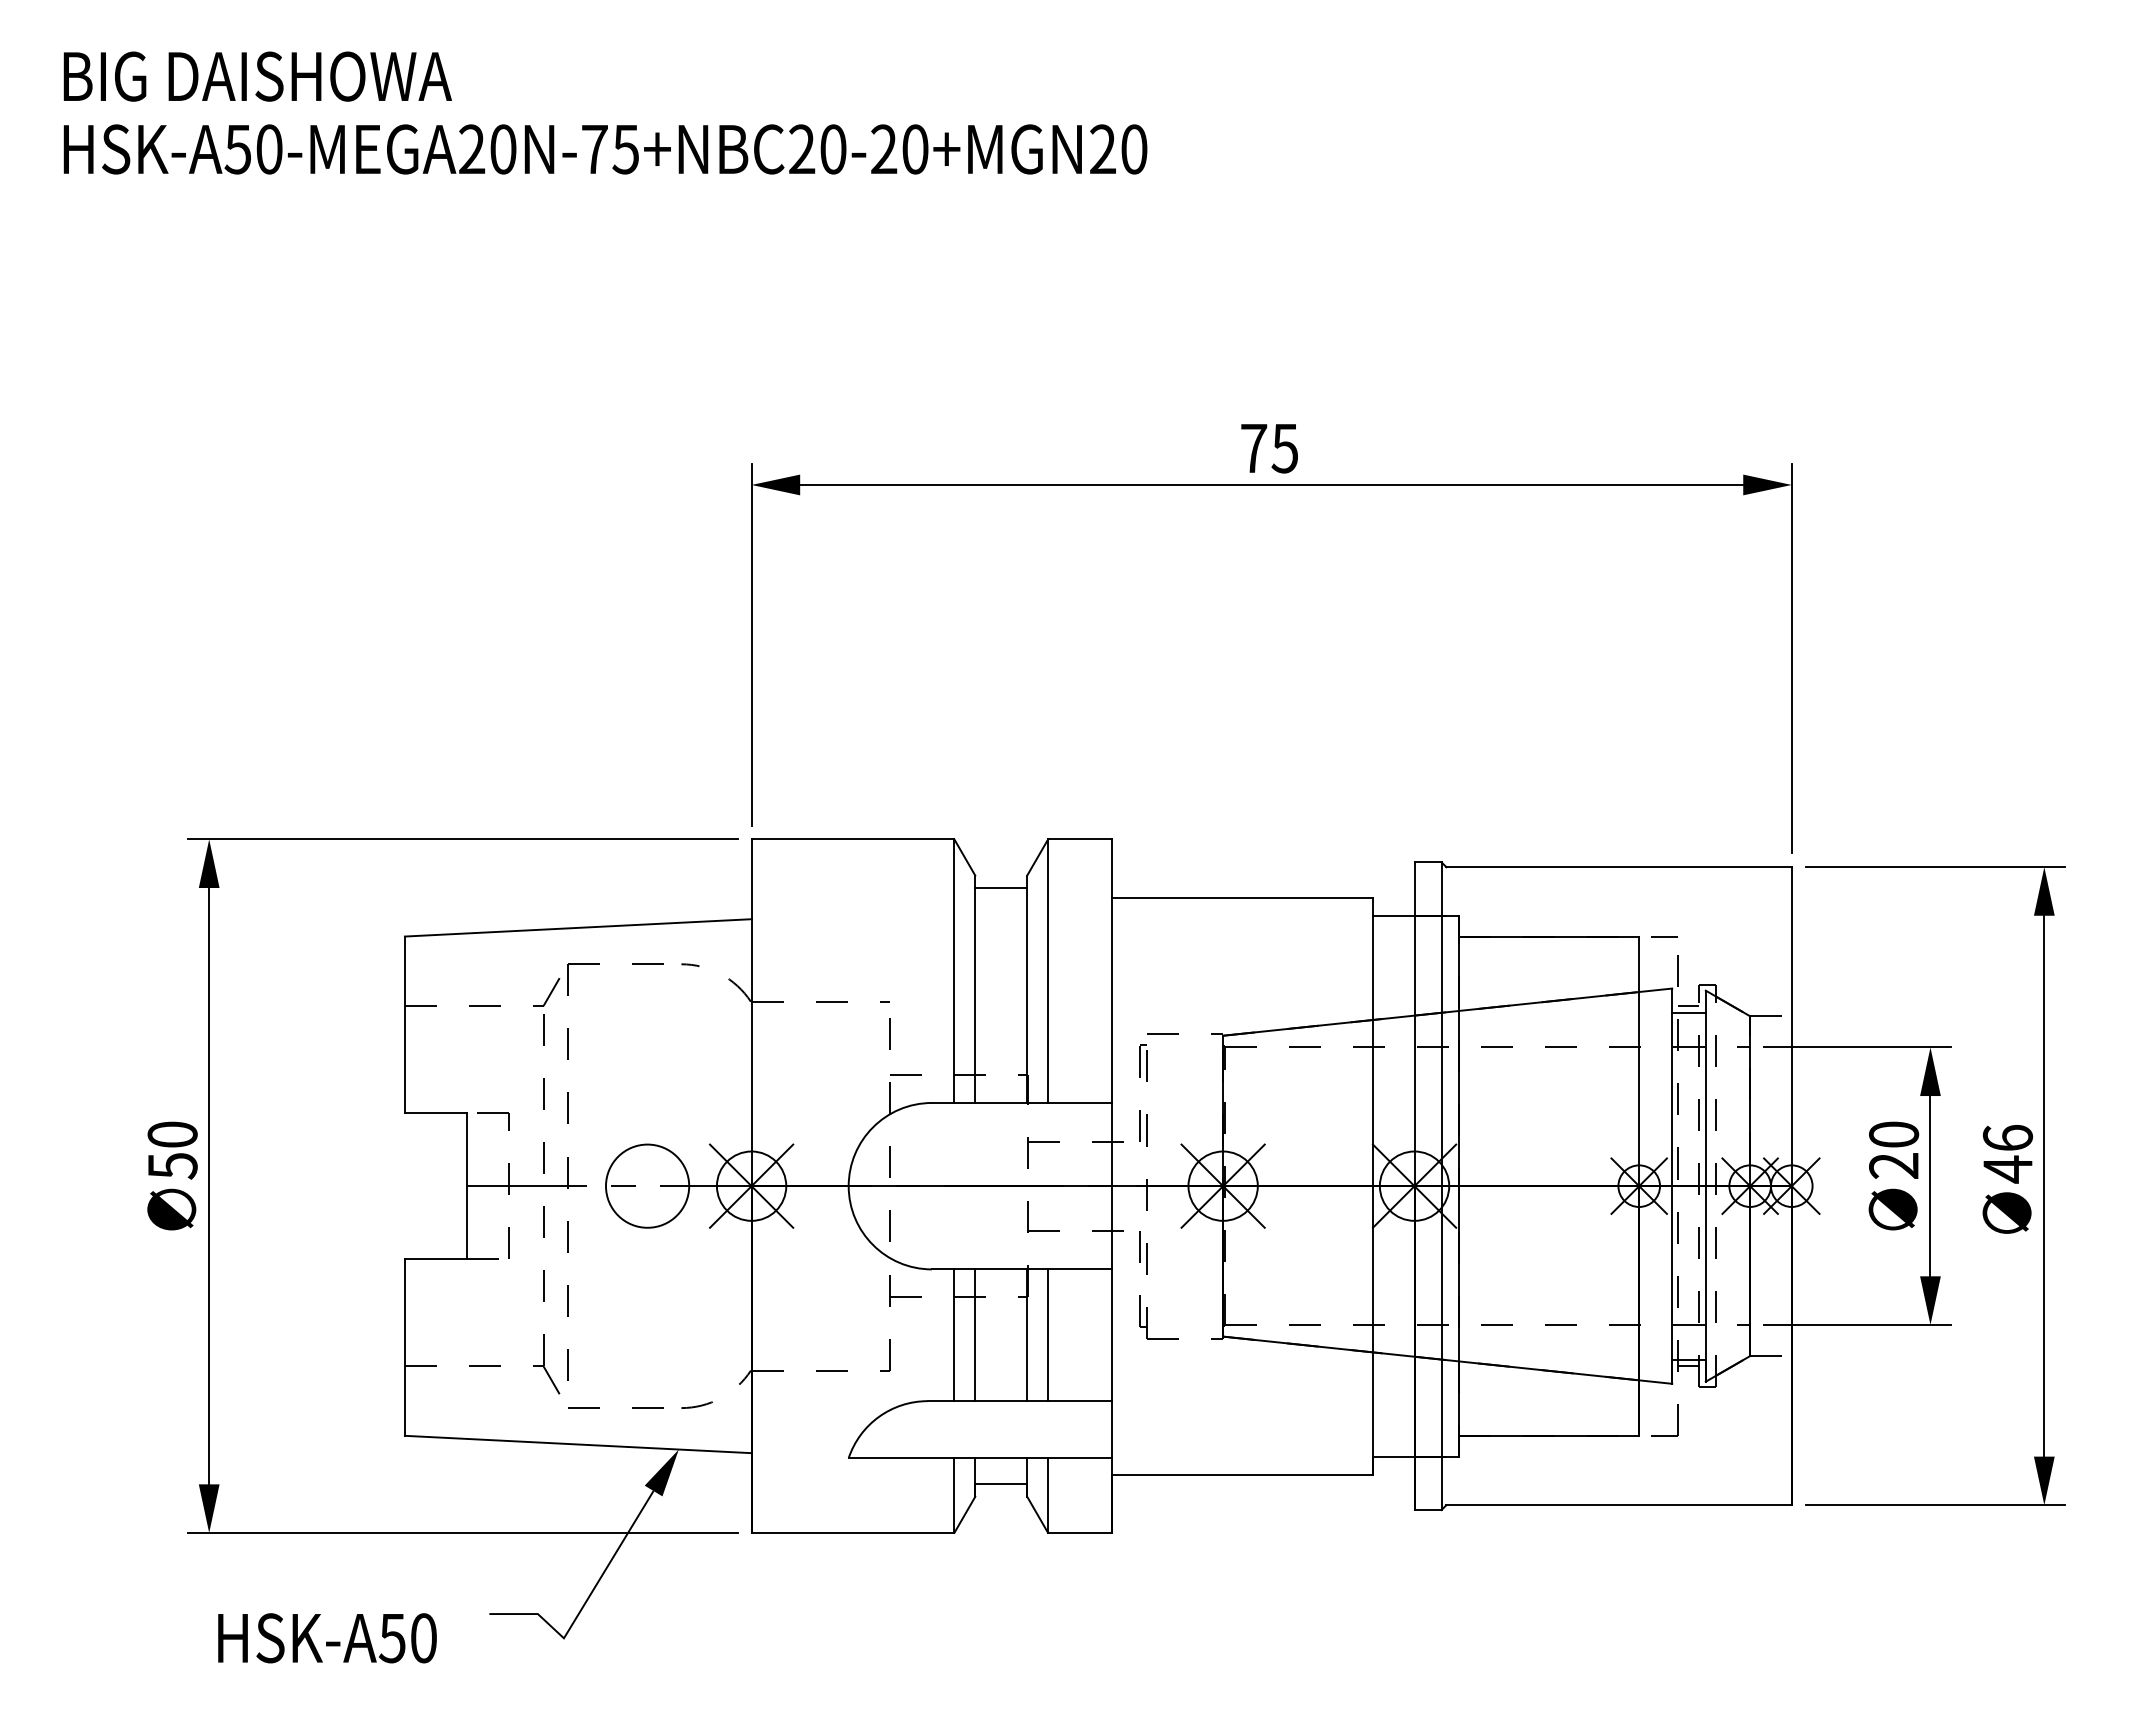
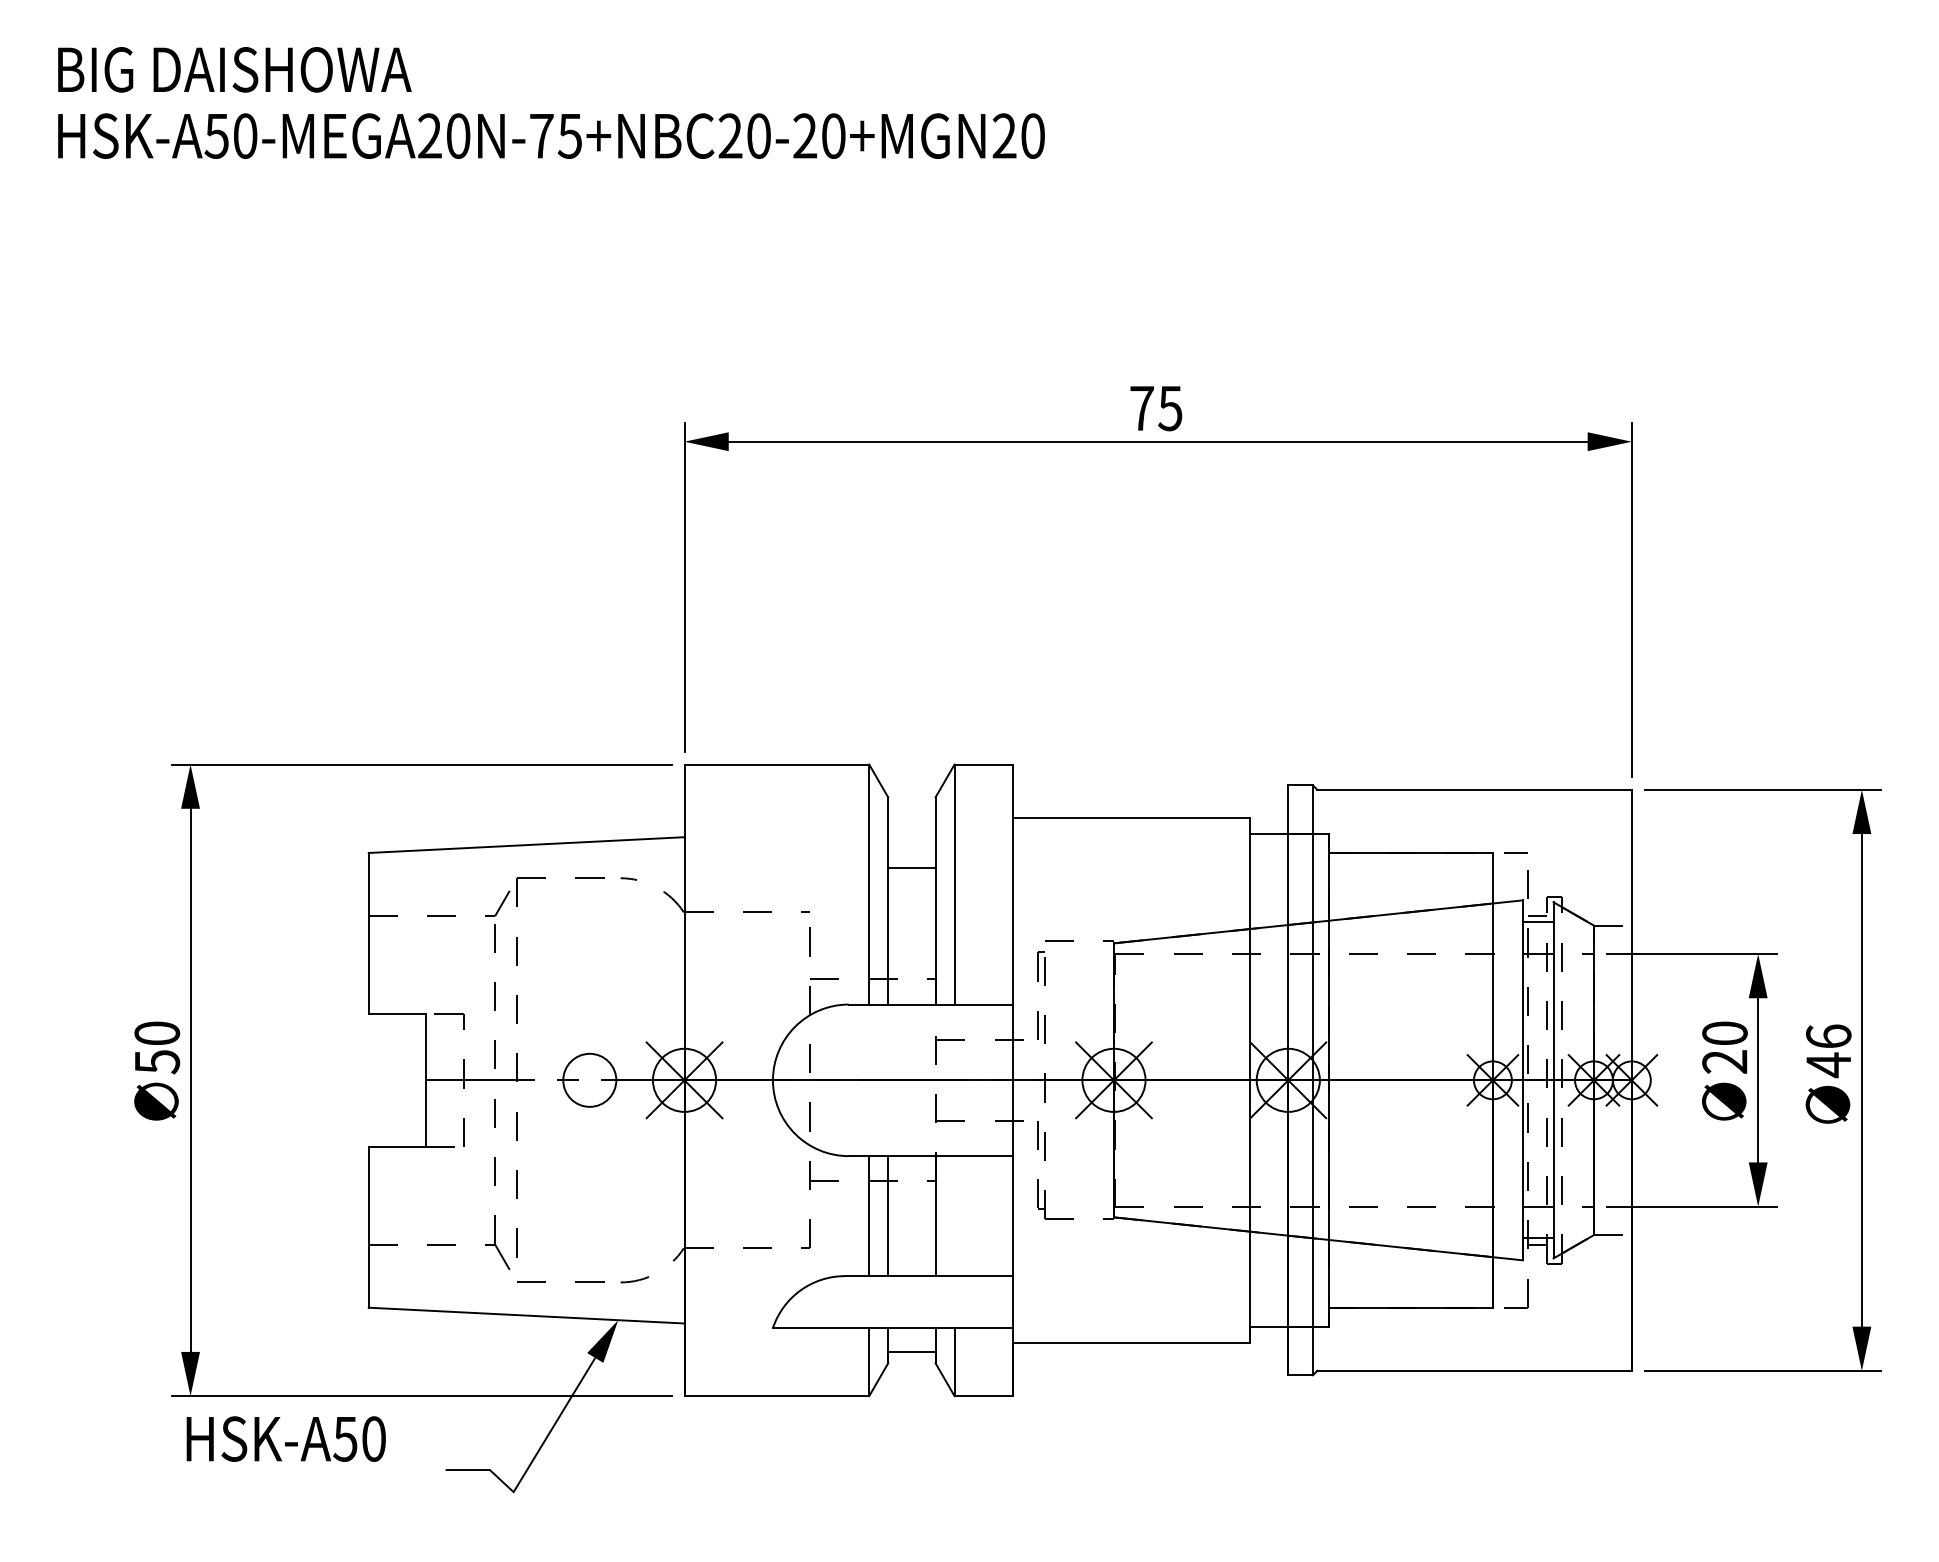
line: (1000, 887) -> (911, 867), moved
circle: (647, 1186) -> (589, 1080), size x0.7
line: (1048, 1335) -> (954, 1216), removed
text: (326, 1637) -> (285, 1438), moved

